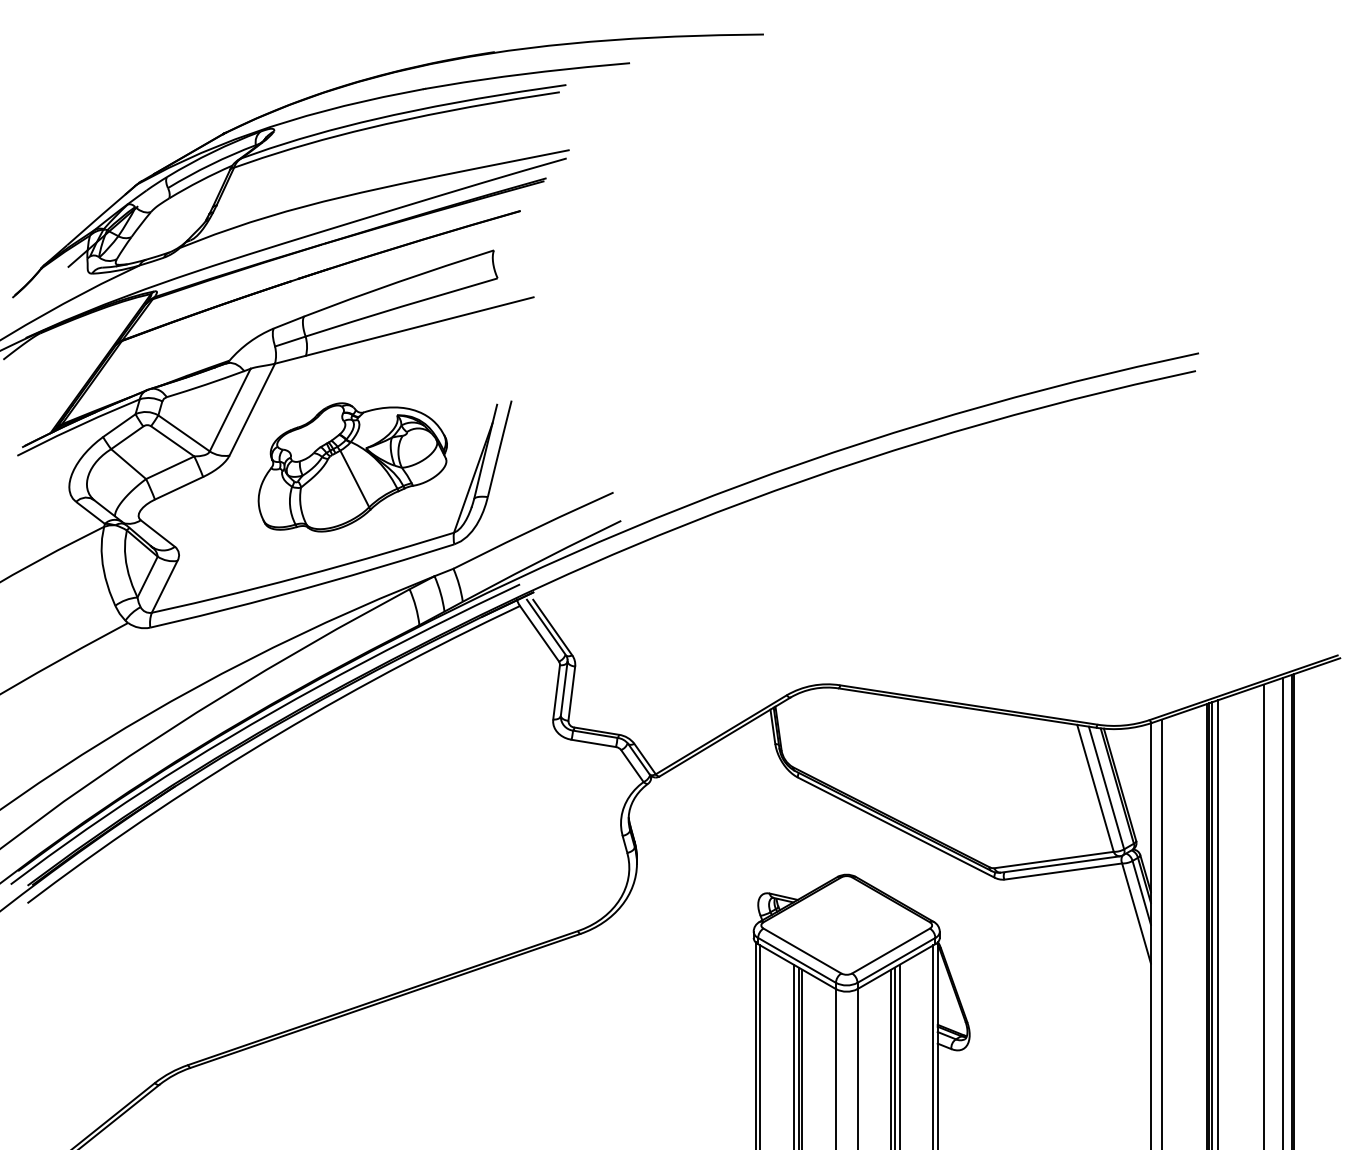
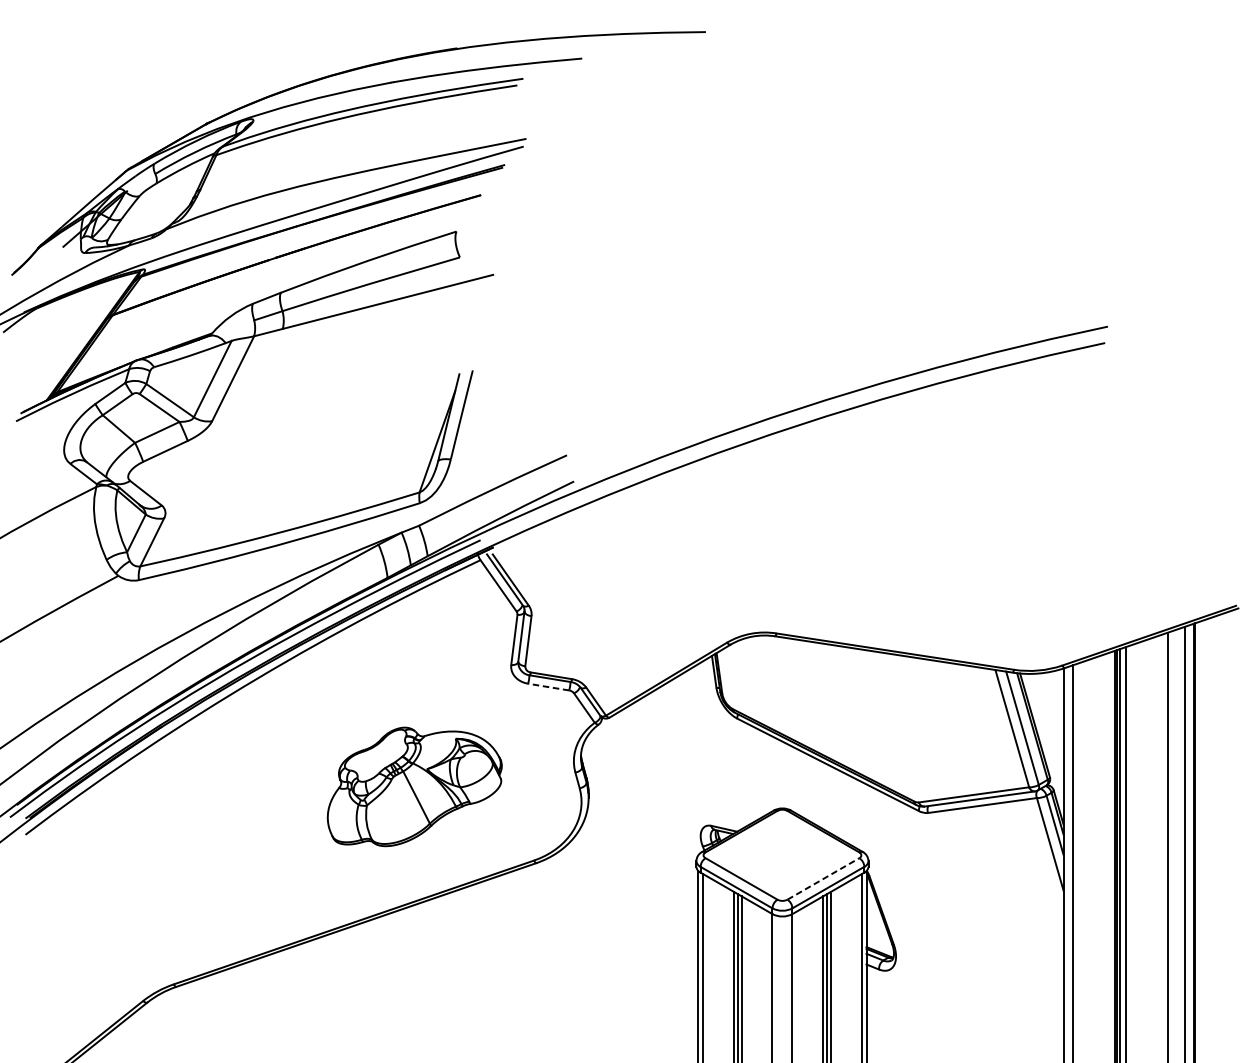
part: (352, 467) -> (414, 786), moved
line: (593, 743) -> (548, 687), solid -> dashed
line: (891, 951) -> (823, 879), solid -> dashed

